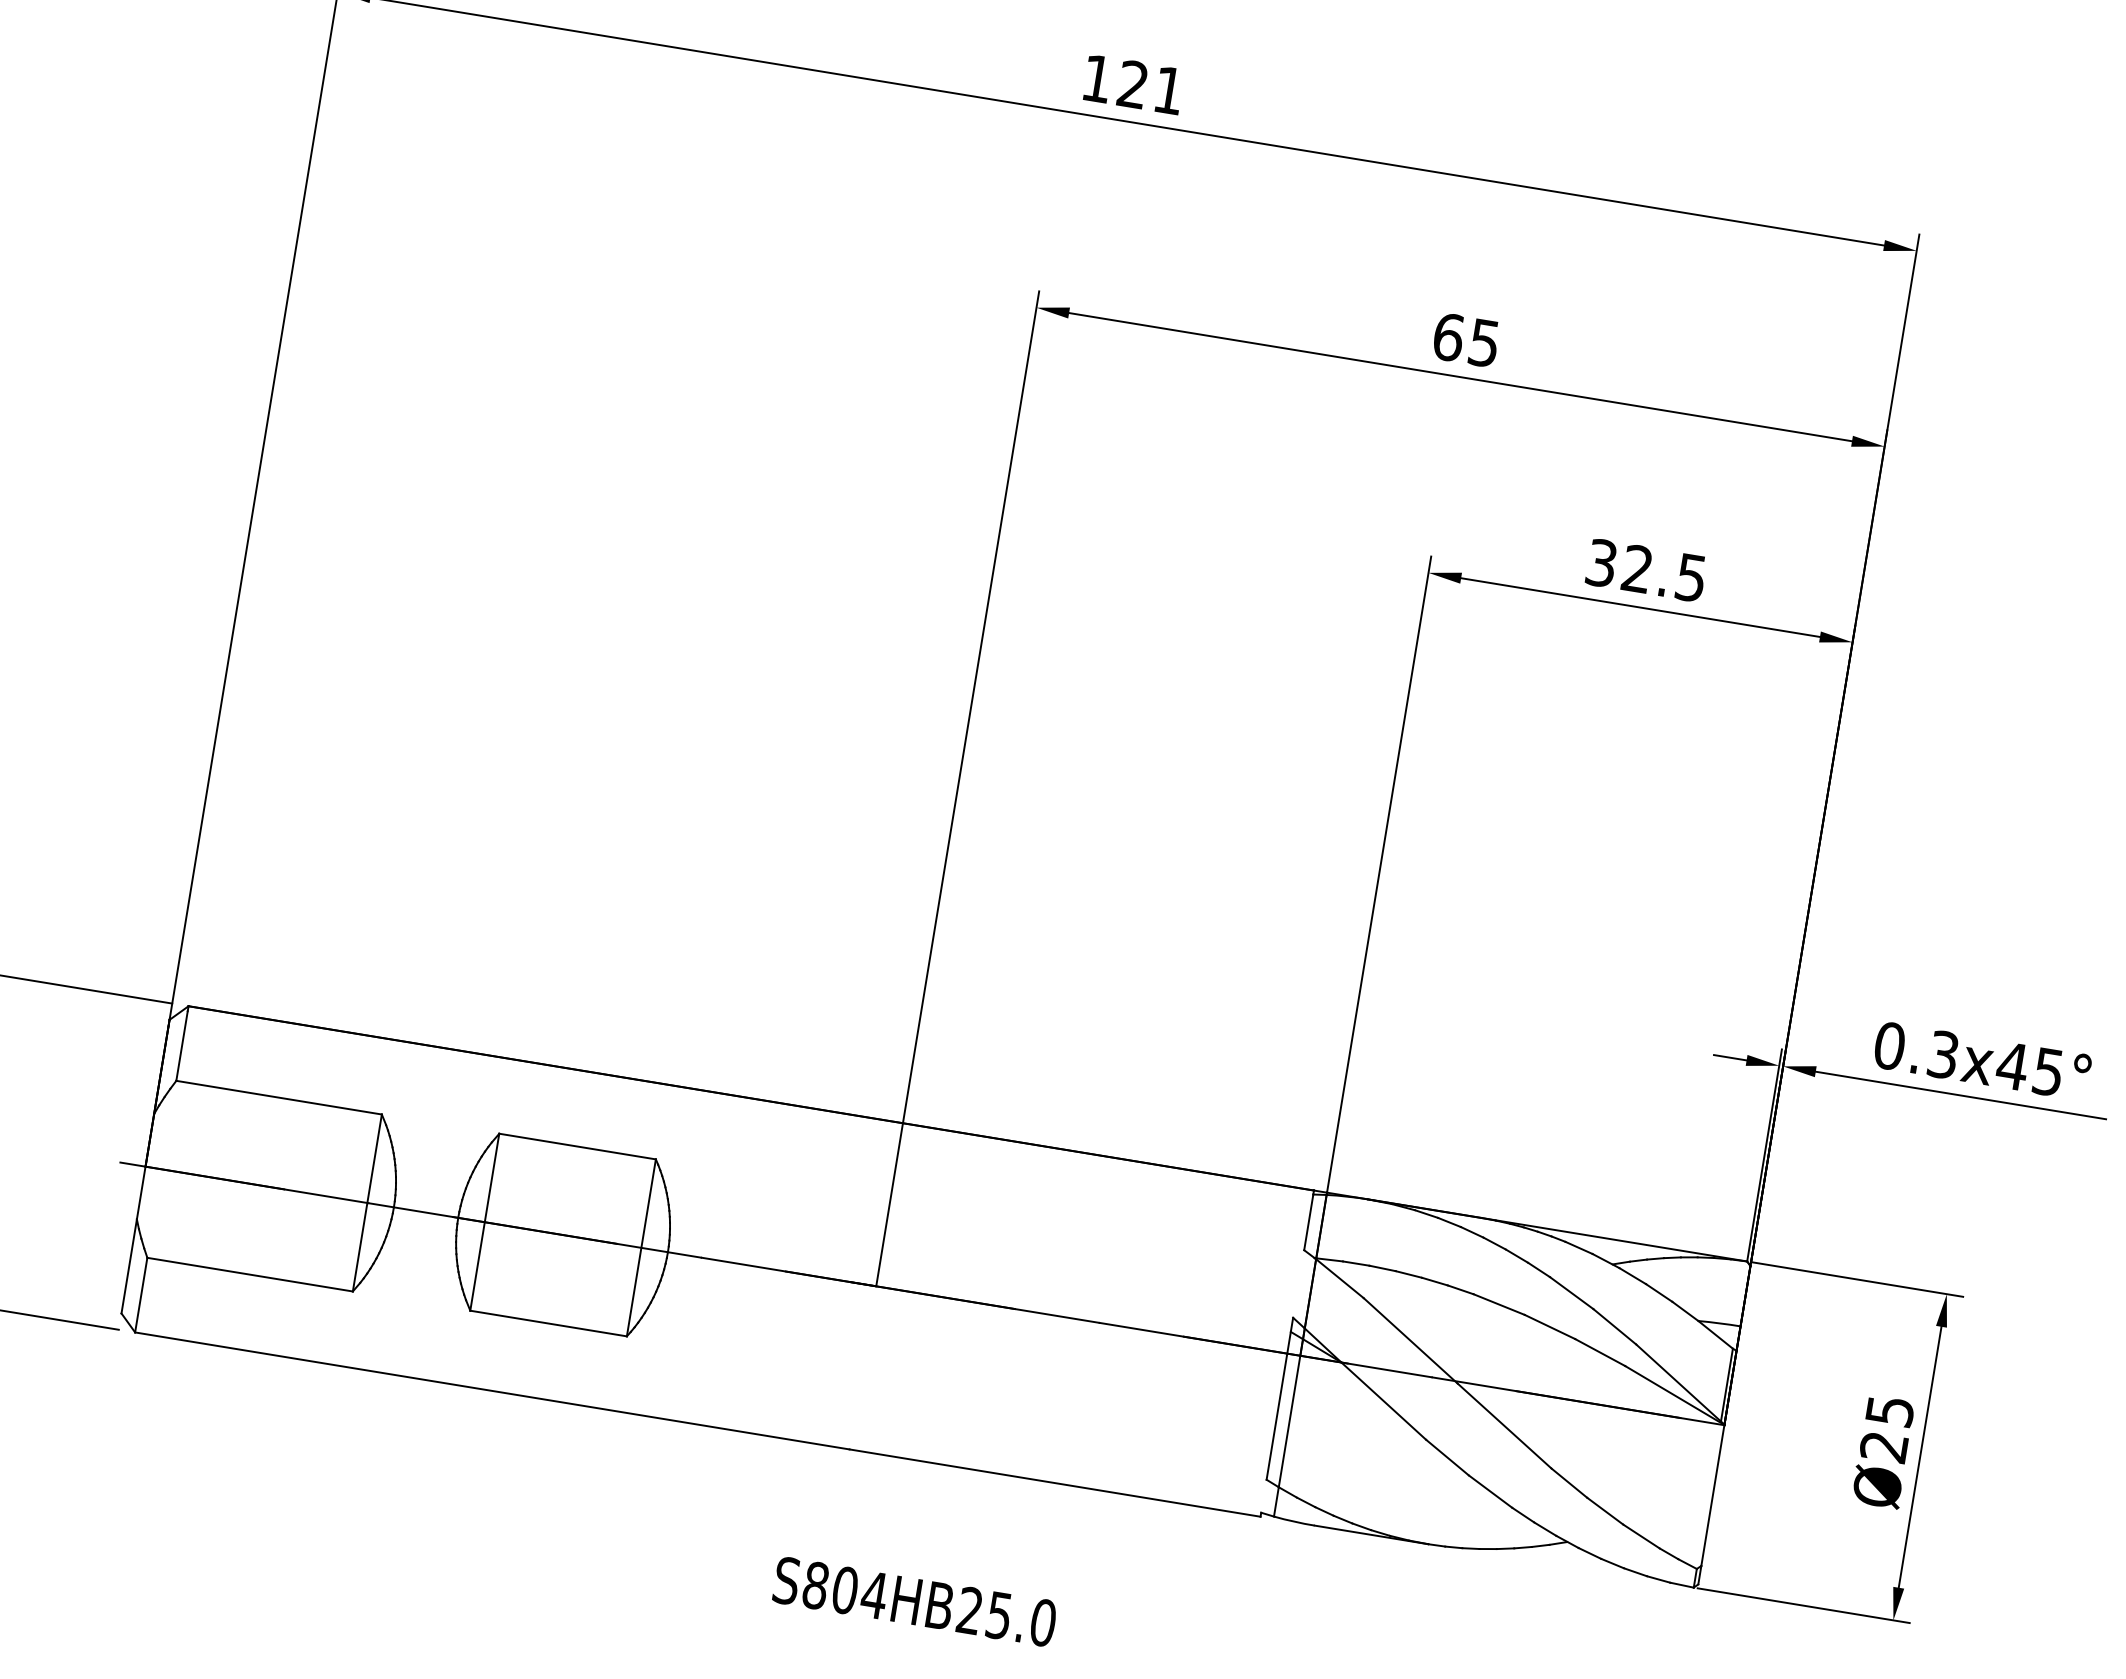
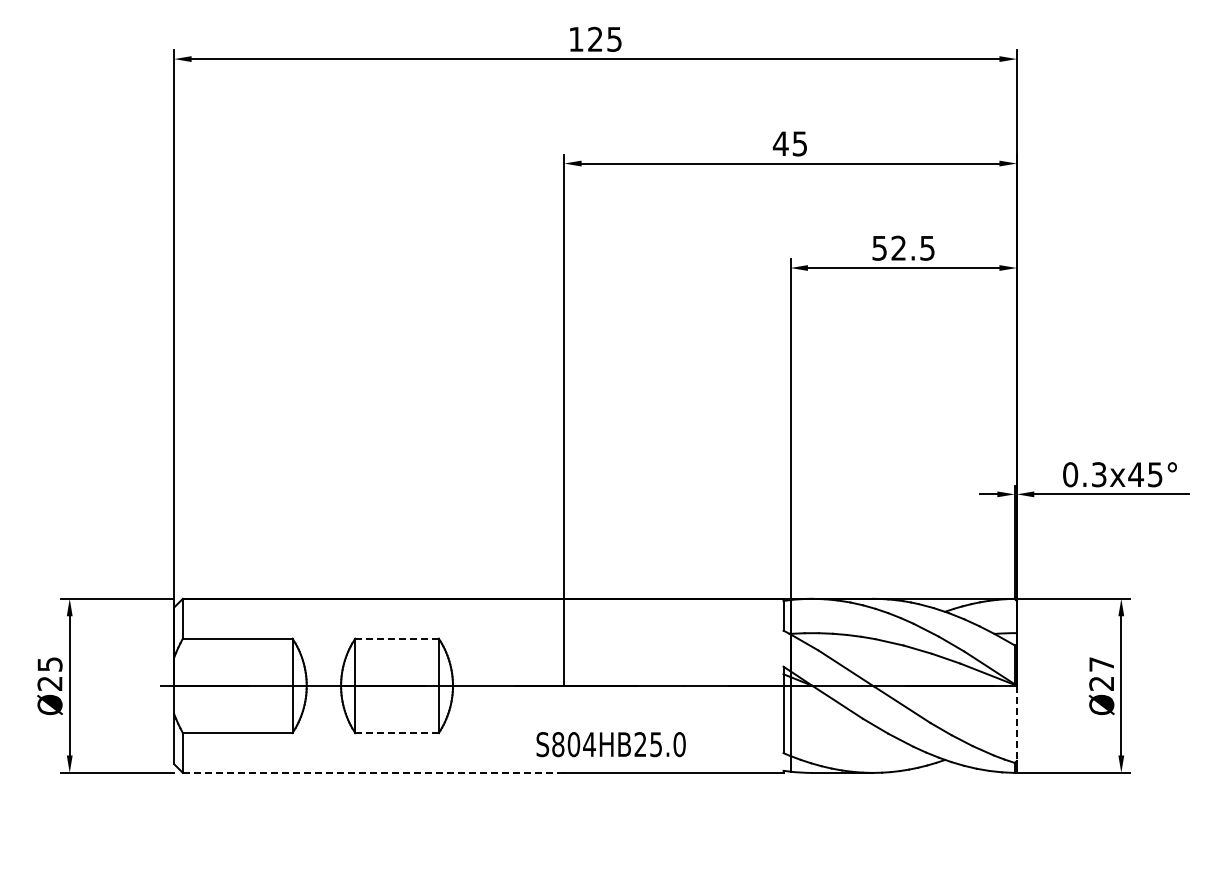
text: (1168, 90) -> (614, 39), 121 -> 125
text: (1447, 336) -> (780, 143), 65 -> 45
text: (1601, 561) -> (879, 247), 32.5 -> 52.5
line: (578, 1146) -> (397, 638), solid -> dashed
line: (549, 1324) -> (397, 733), solid -> dashed
line: (492, 1390) -> (373, 772), solid -> dashed
text: (1889, 1411) -> (1101, 664), Ø25 -> Ø27
line: (1712, 1495) -> (1016, 723), solid -> dashed
text: (913, 1601) -> (610, 744), moved

